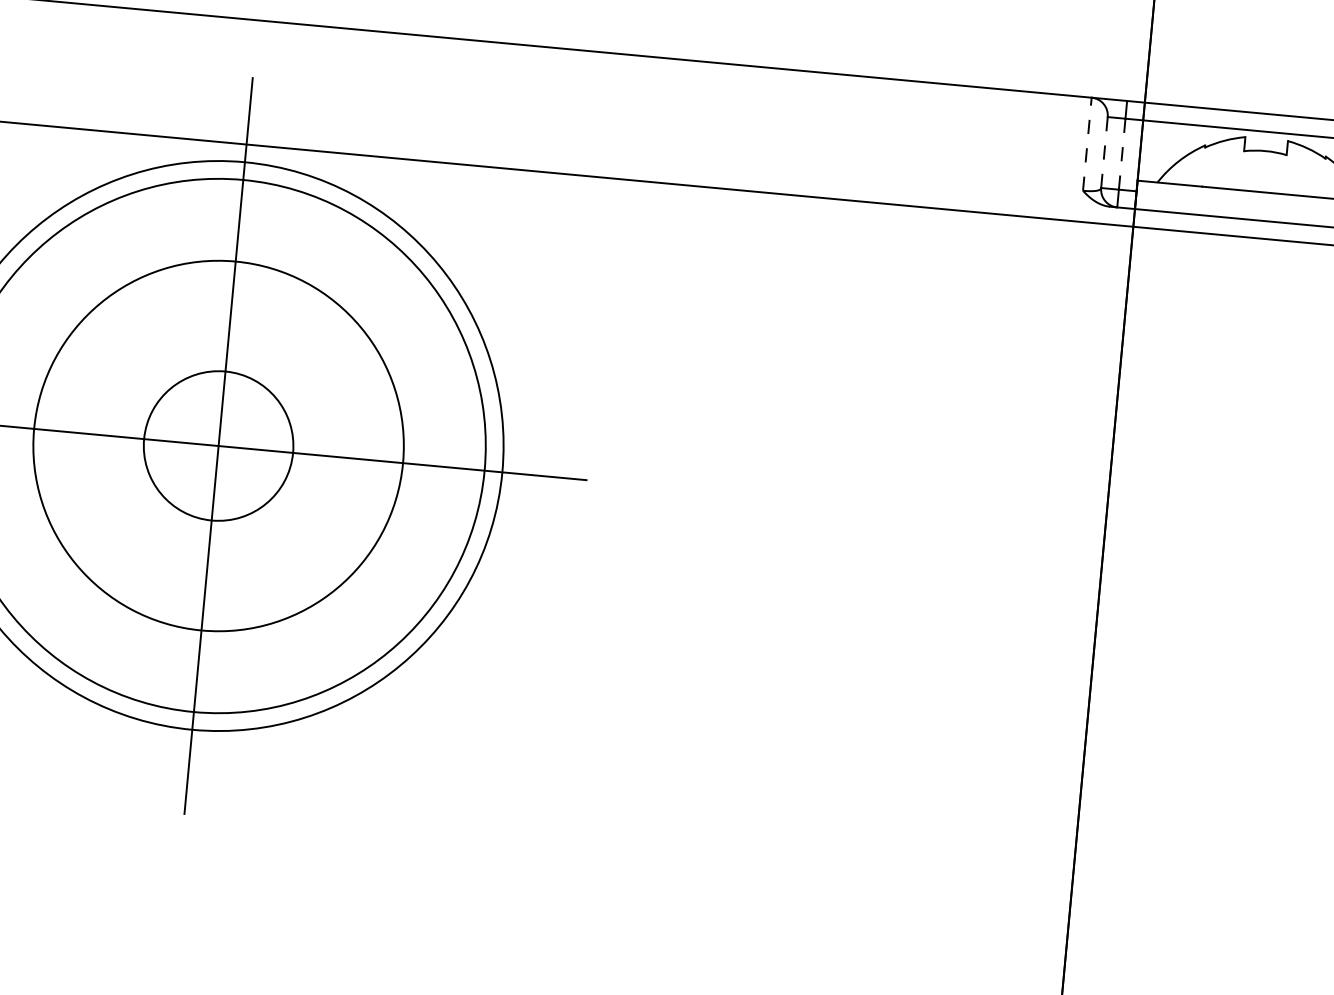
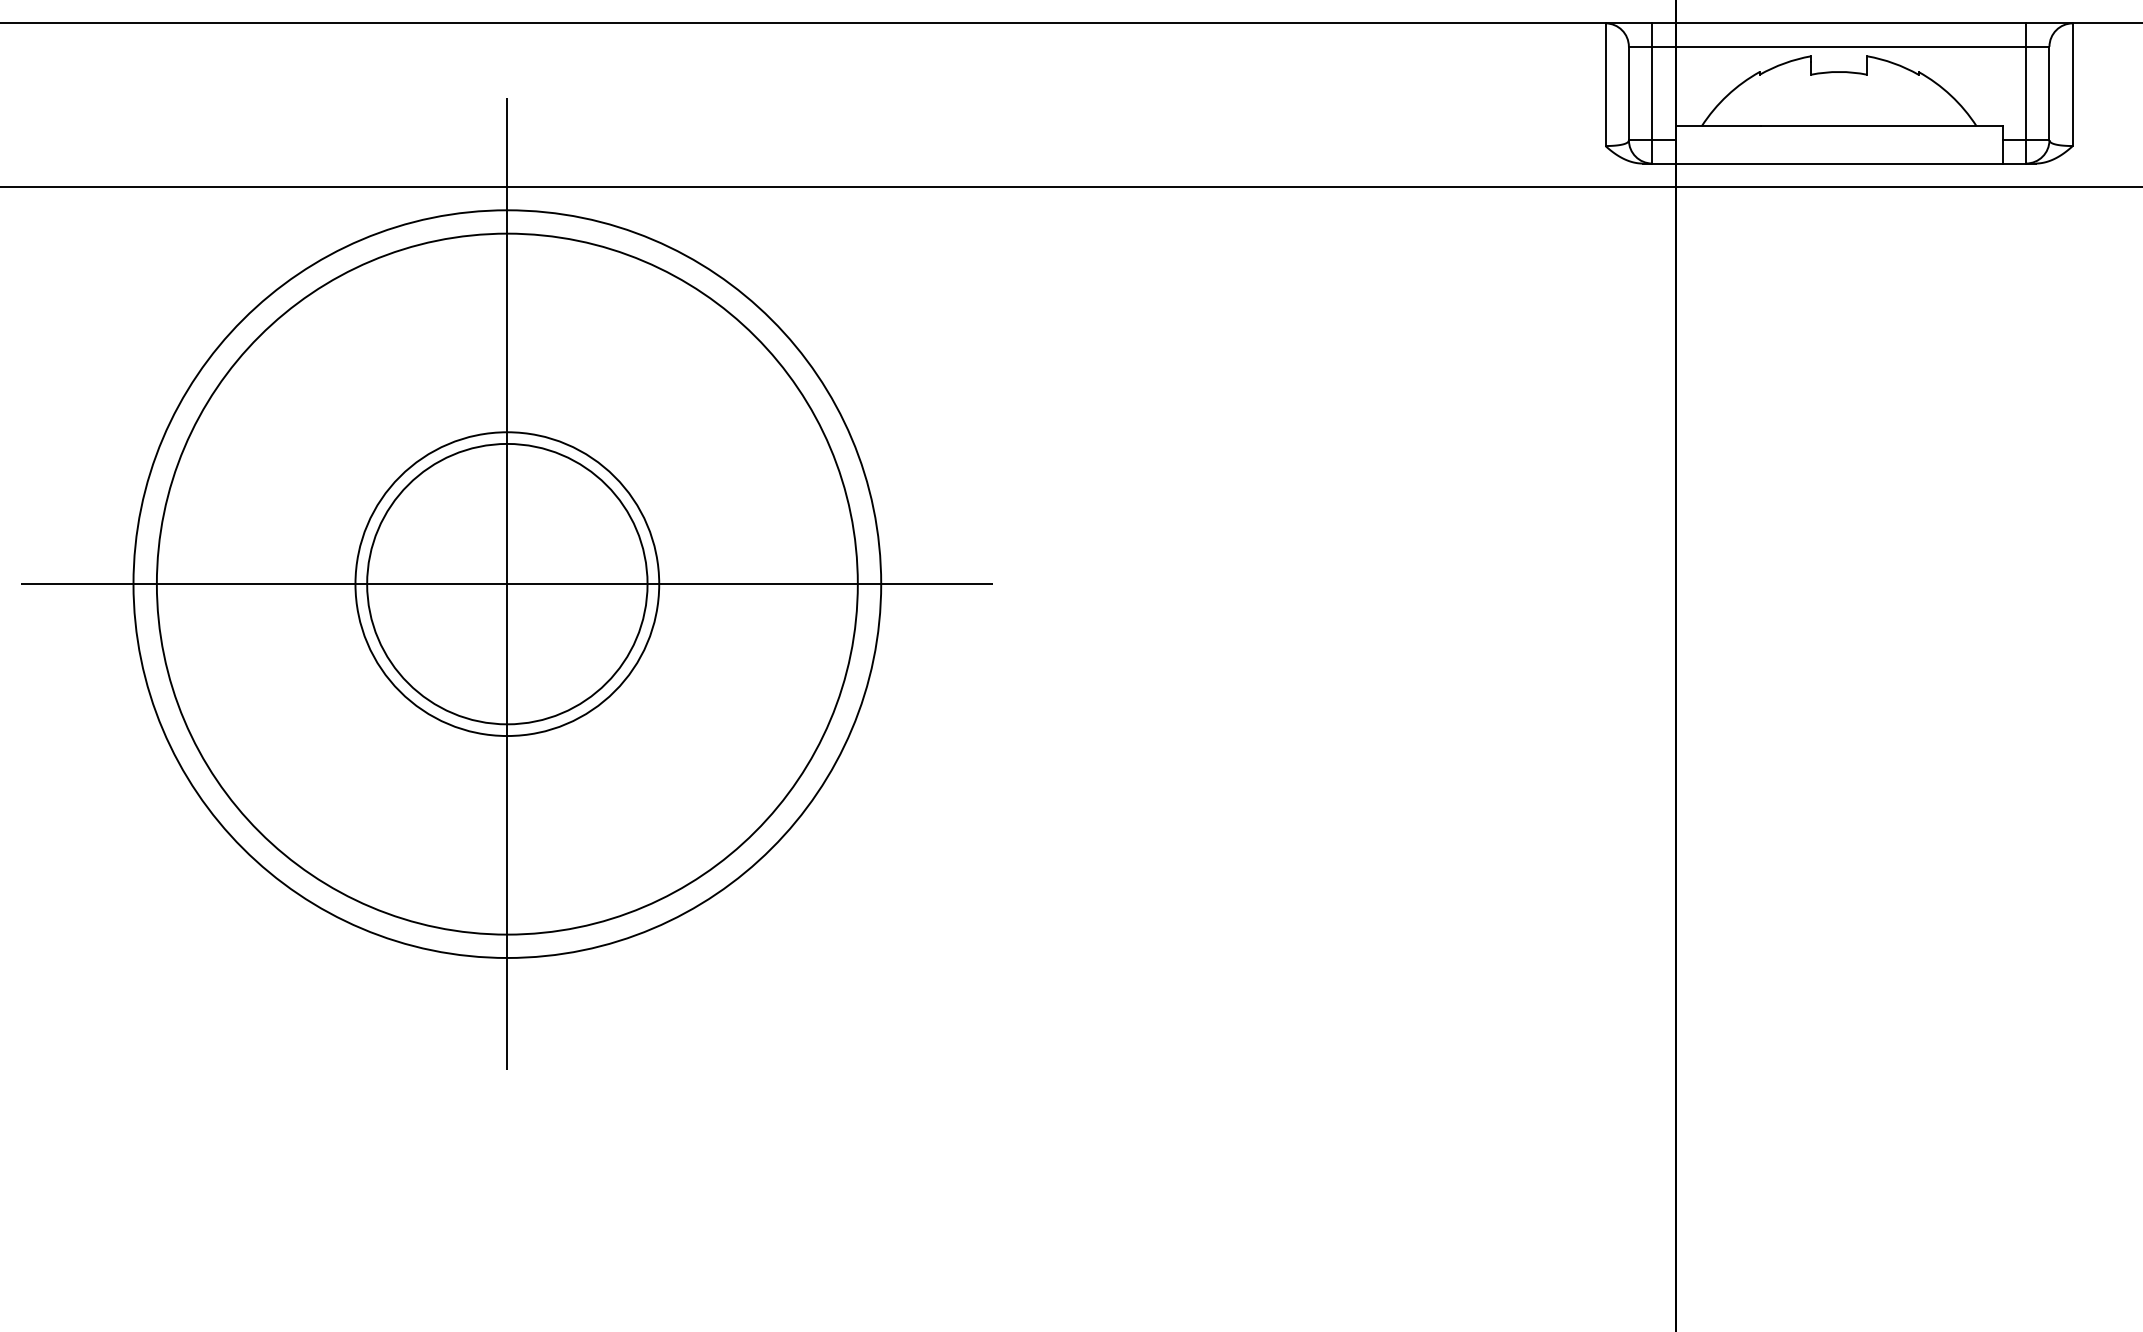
line: (1087, 144) -> (1605, 84), dashed -> solid
line: (1104, 152) -> (1628, 93), dashed -> solid
line: (1122, 154) -> (1652, 93), dashed -> solid
circle: (218, 445) -> (507, 583), size x1.43
circle: (218, 446) -> (507, 584), size x0.62

